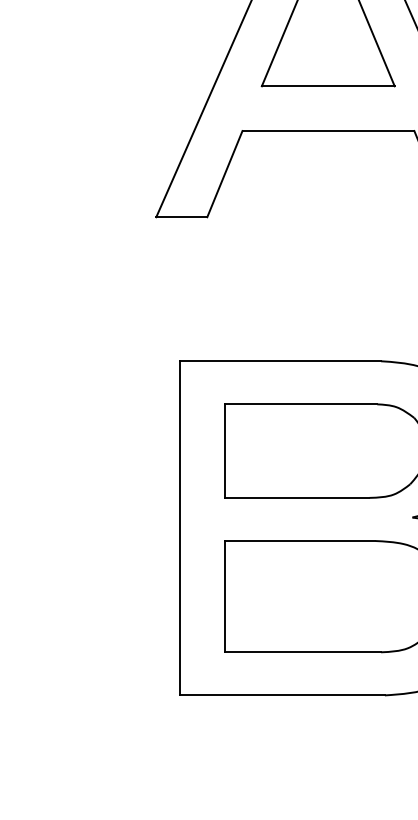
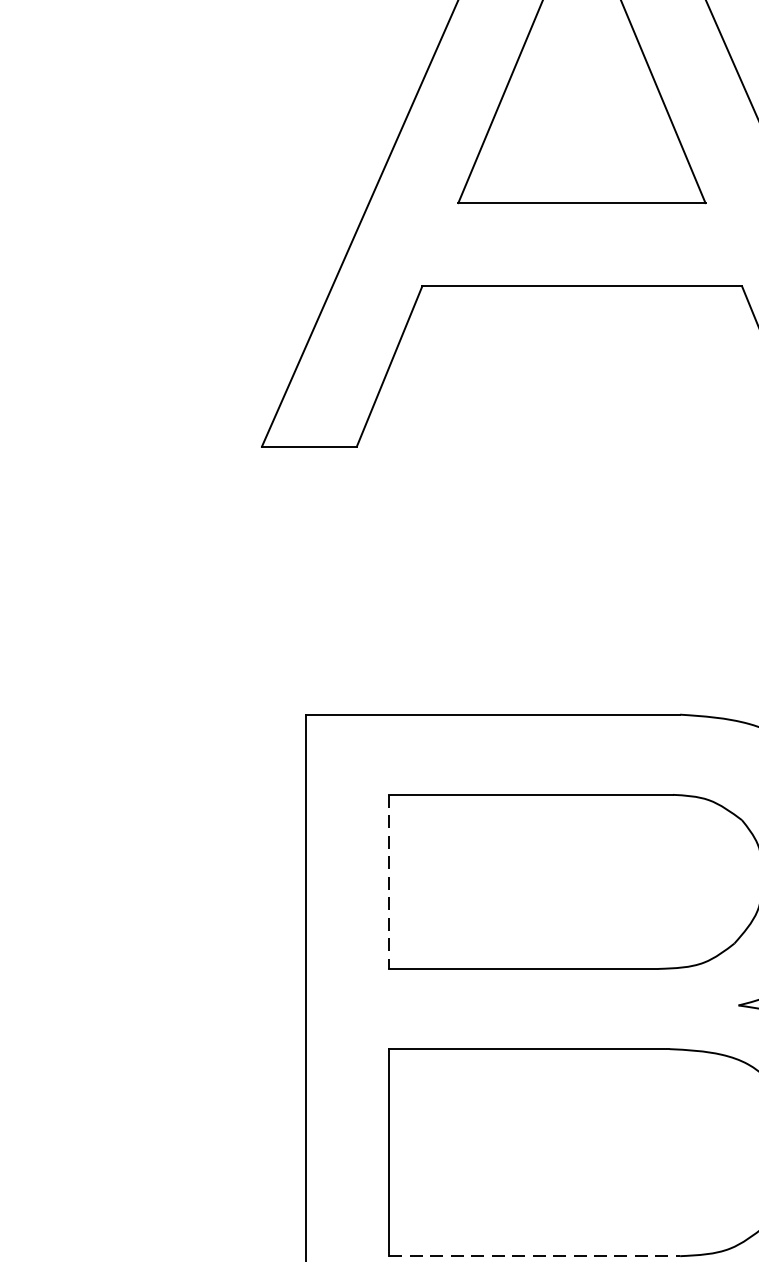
line: (224, 451) -> (388, 882), solid -> dashed
line: (303, 652) -> (535, 1256), solid -> dashed

